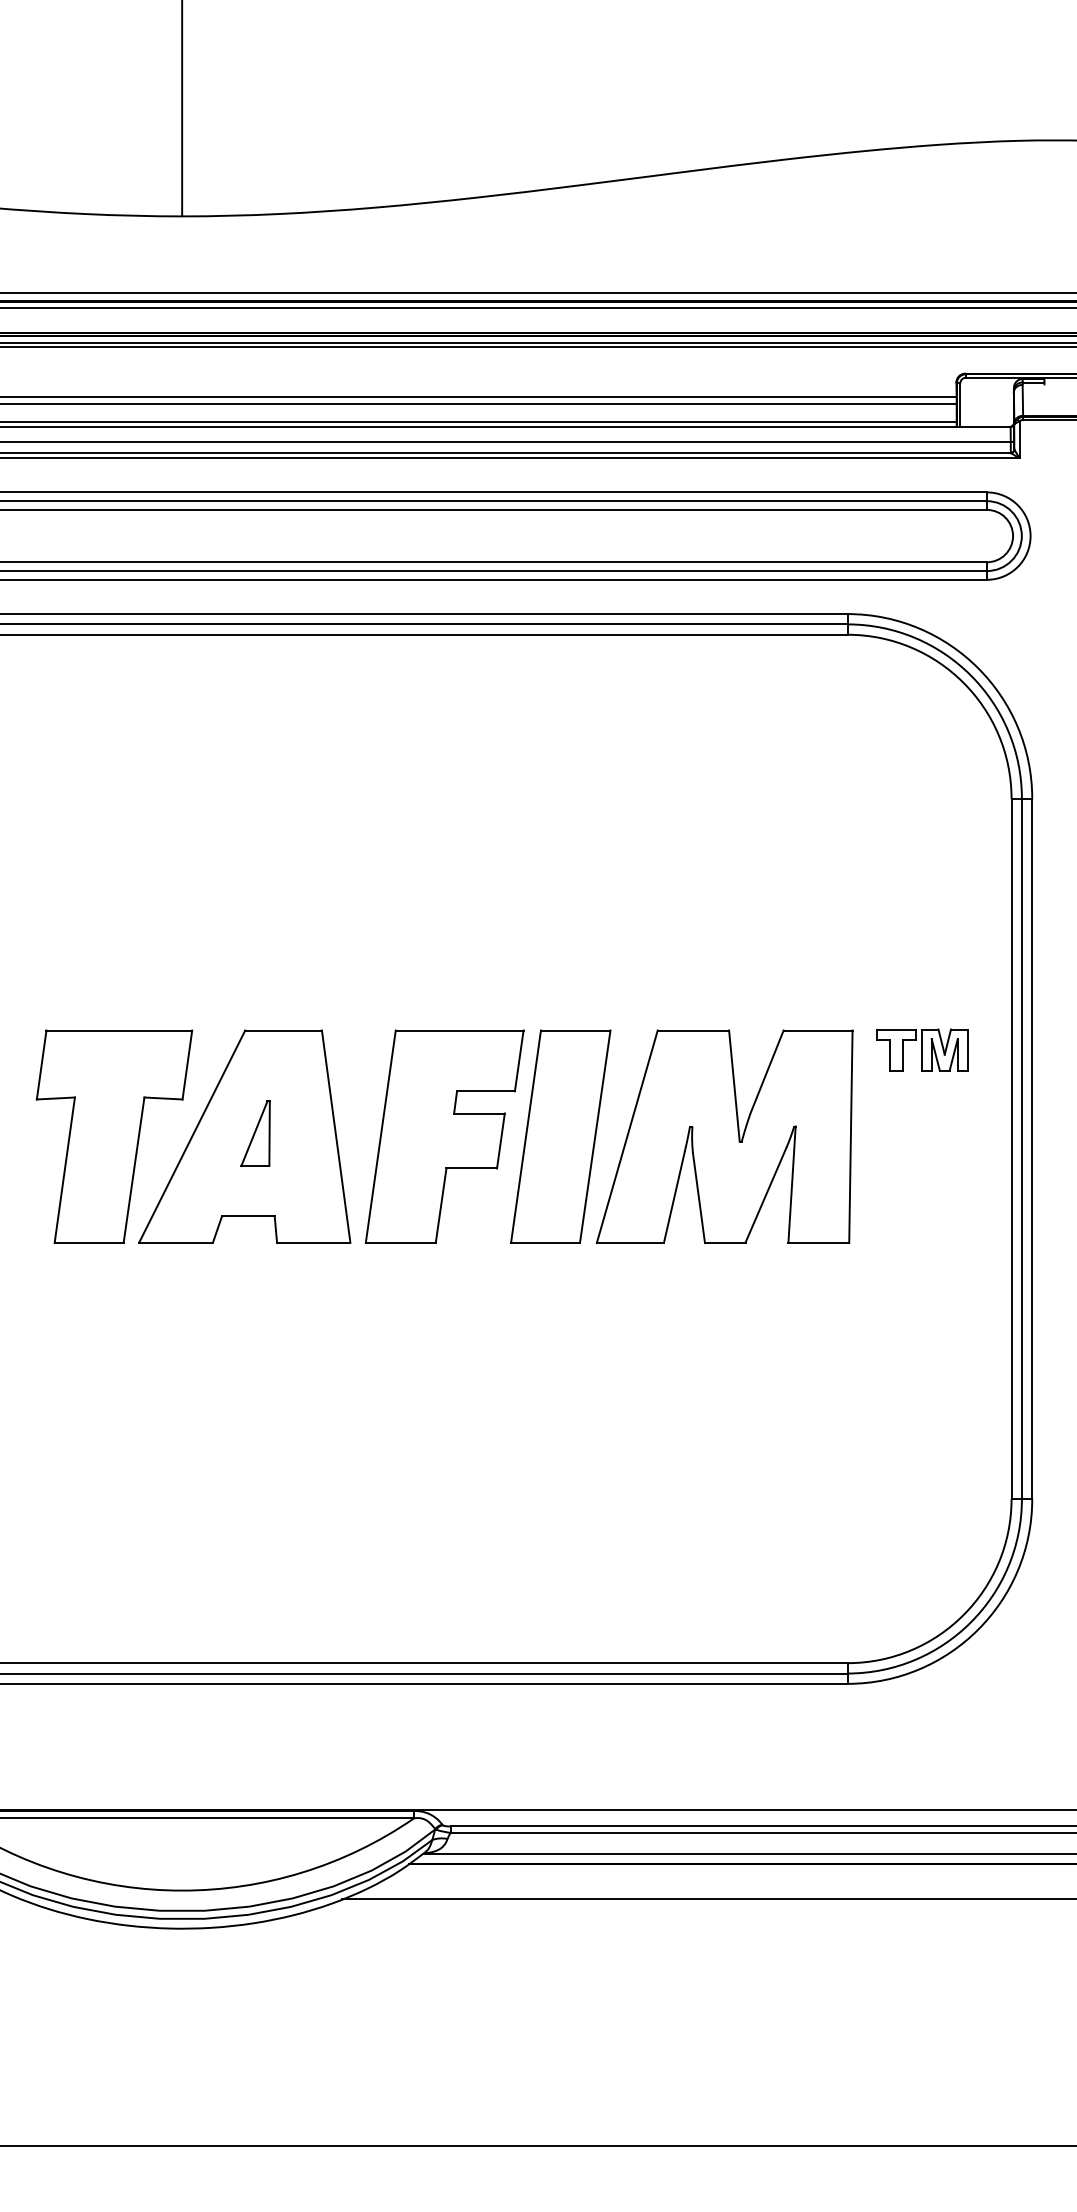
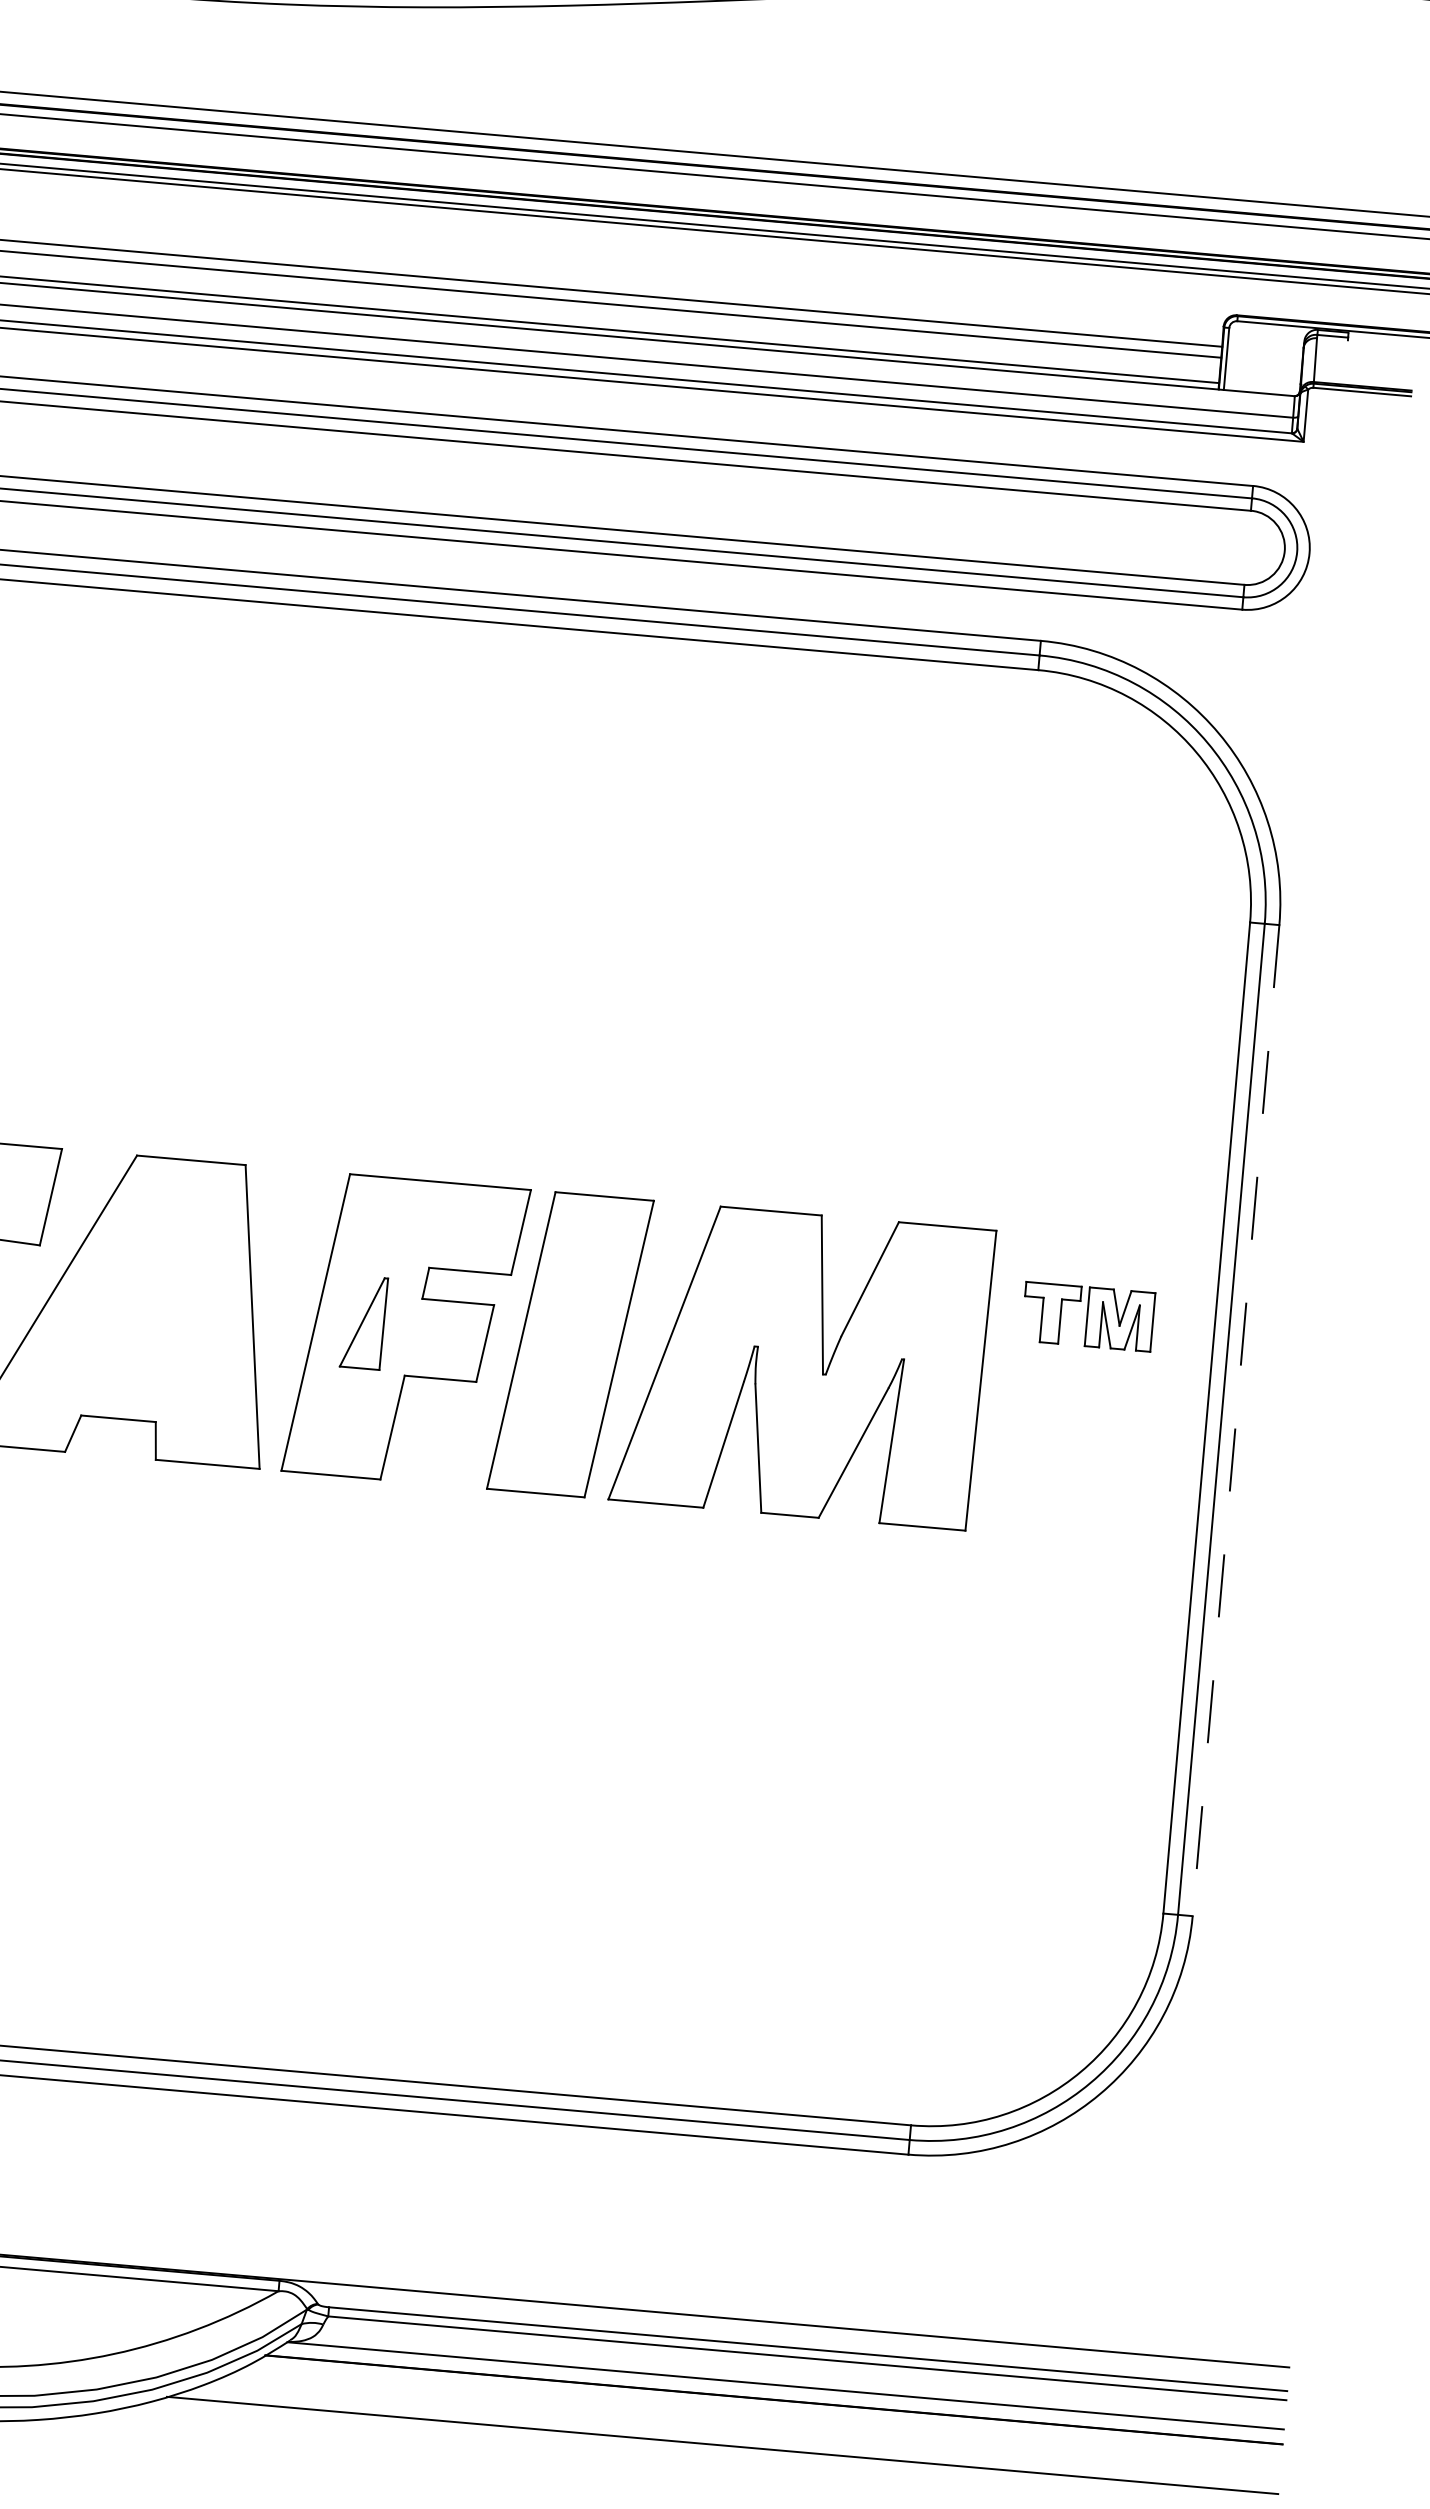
part: (922, 1049) -> (1088, 1315), moved
part: (255, 1133) -> (363, 1322), moved
line: (1032, 1149) -> (1236, 1421), solid -> dashed

